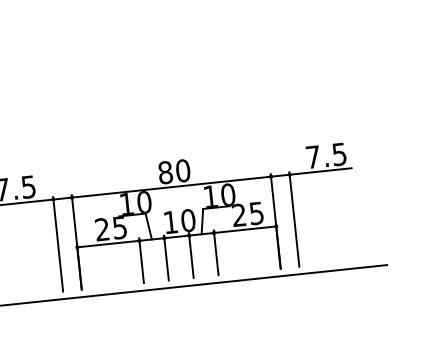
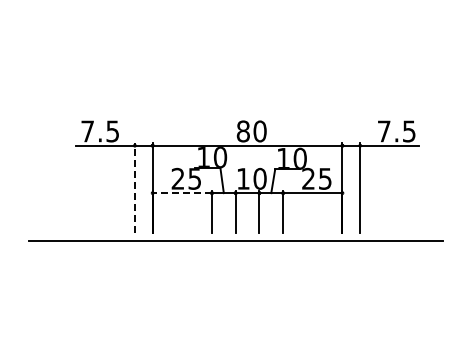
line: (57, 243) -> (134, 187), solid -> dashed
line: (108, 244) -> (182, 193), solid -> dashed

